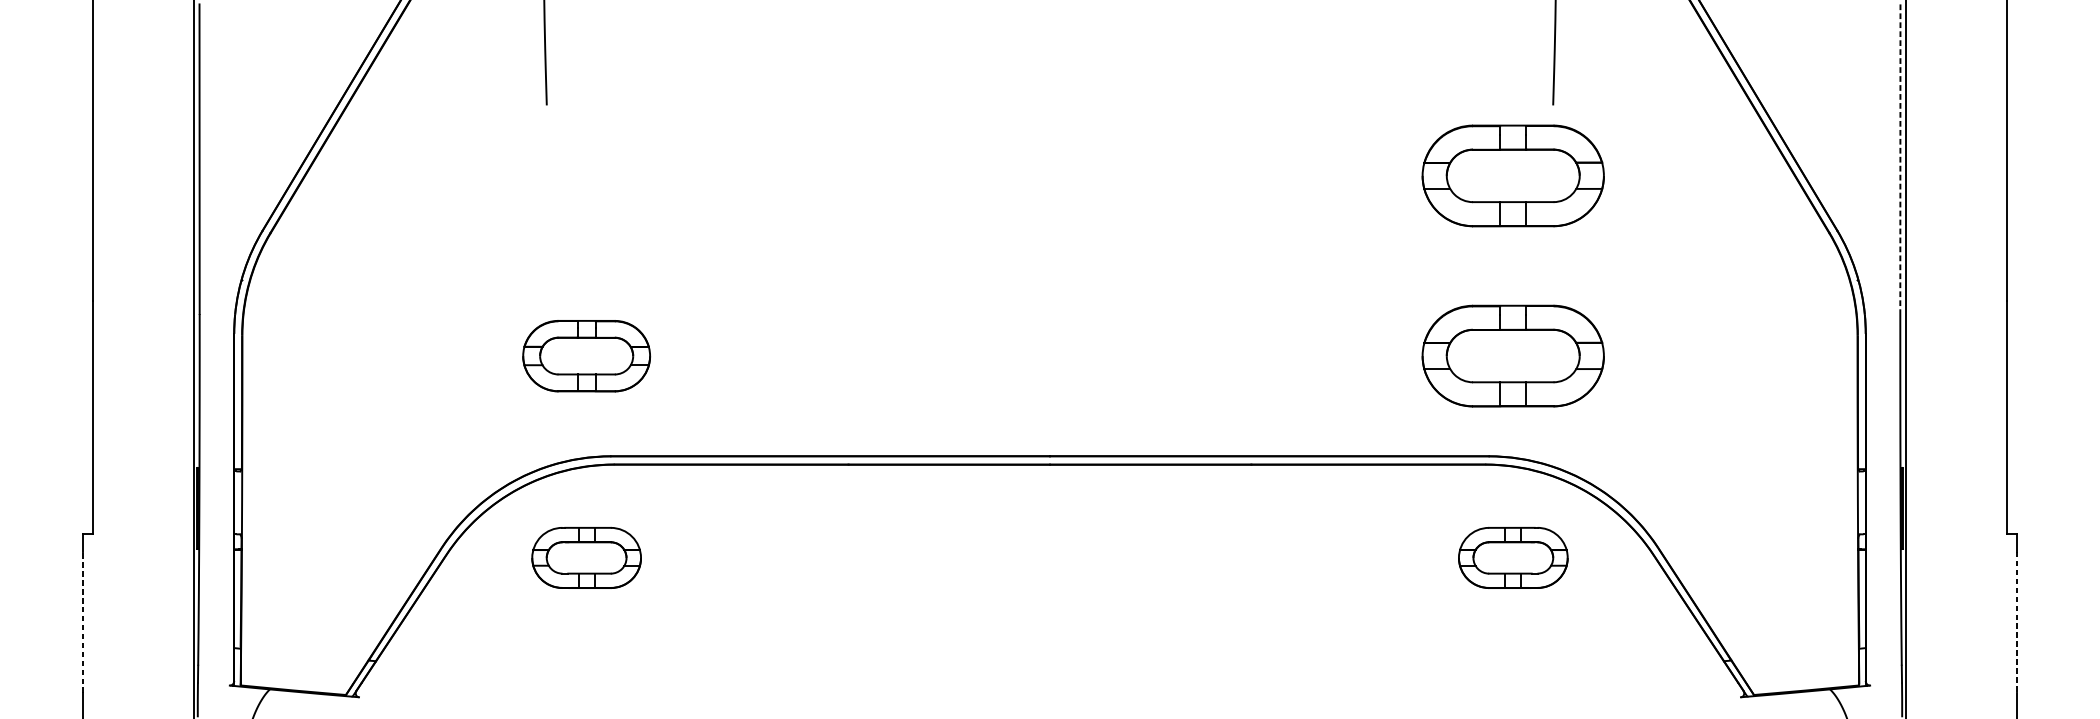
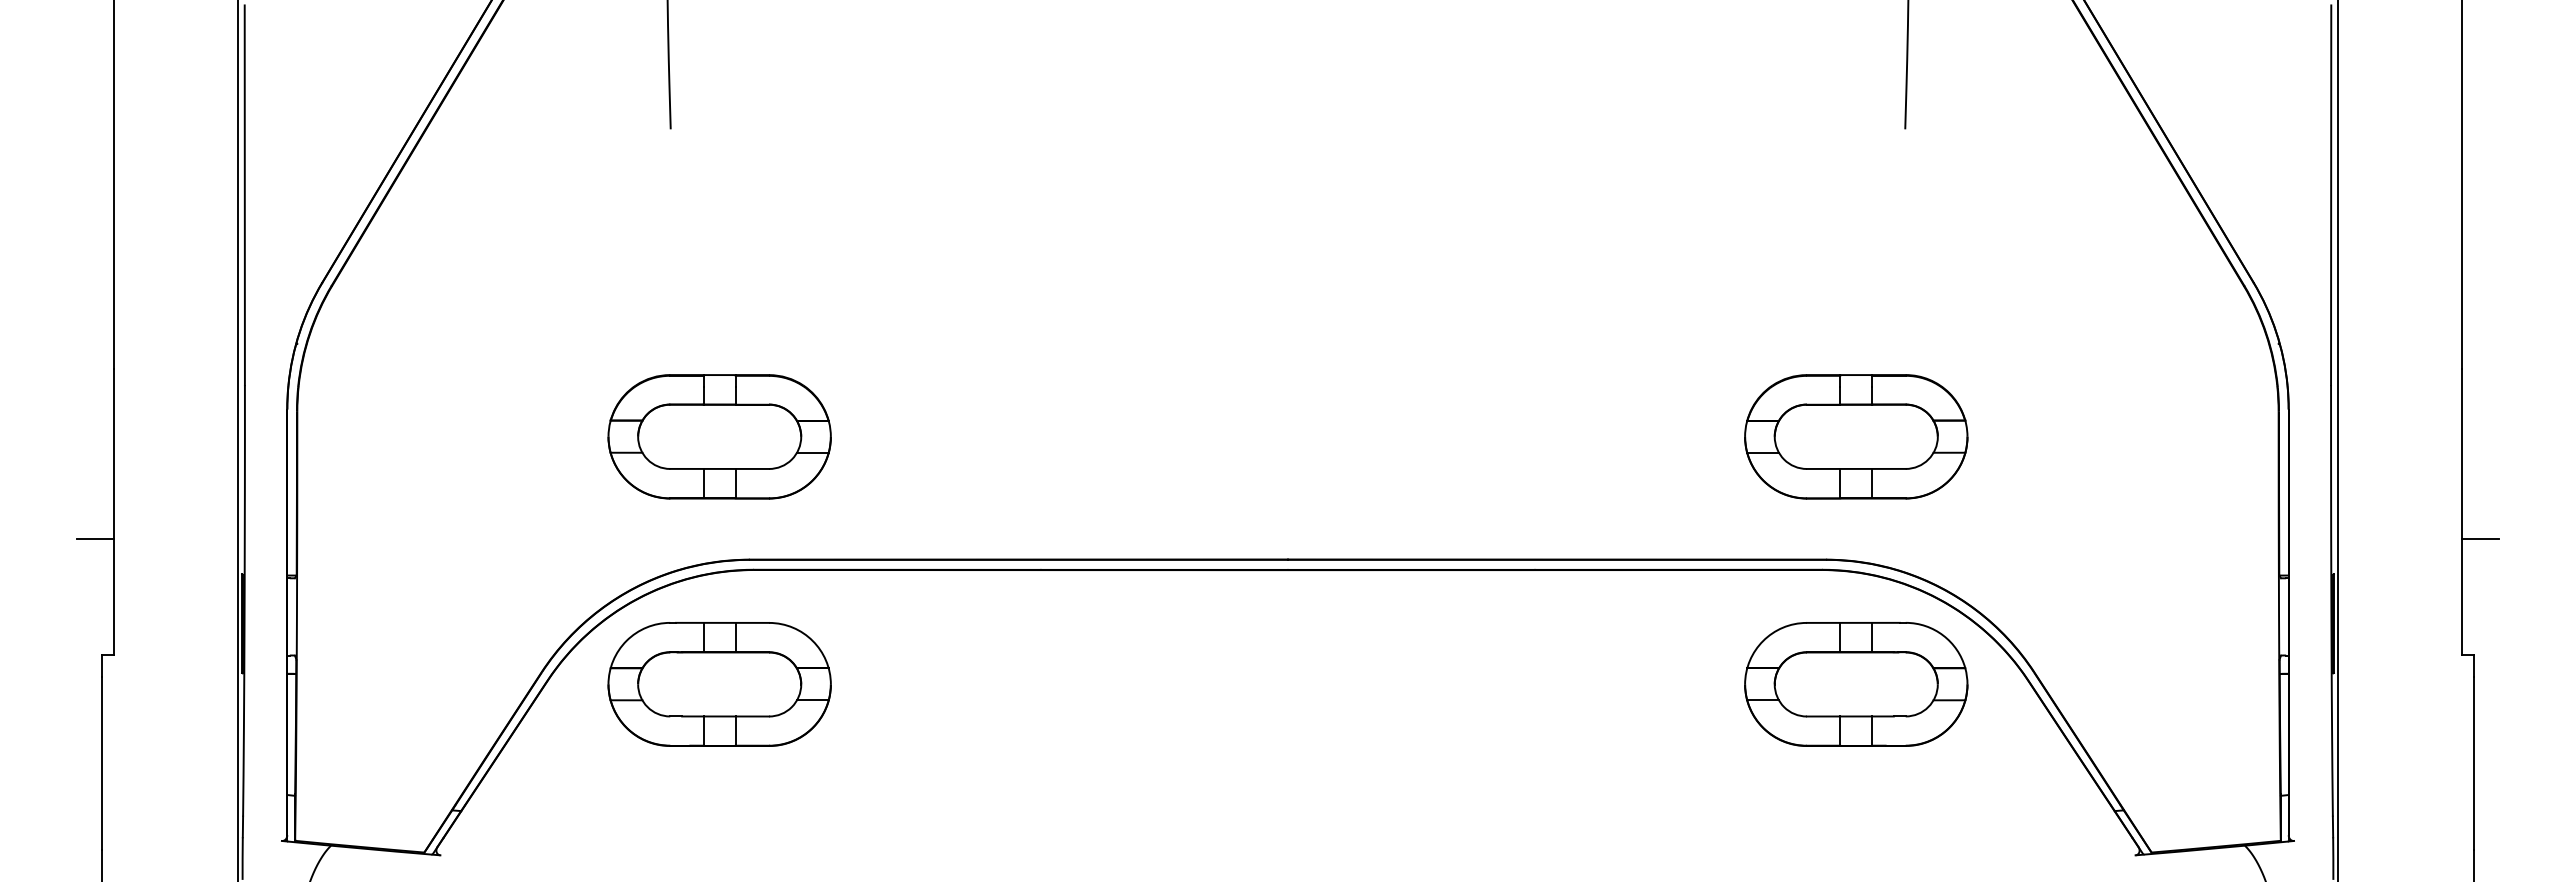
line: (1900, 159) -> (2331, 195), dashed -> solid
part: (1513, 175) -> (1856, 215), removed
part: (586, 355) -> (719, 436), size x1.43
line: (77, 439) -> (95, 539), added
line: (2021, 439) -> (2479, 539), added
part: (586, 558) -> (719, 684), size x1.67
part: (1513, 558) -> (1856, 684), size x1.67
line: (82, 622) -> (101, 763), dashed -> solid
line: (2017, 622) -> (2474, 763), dashed -> solid

